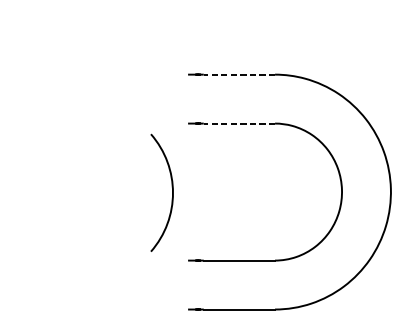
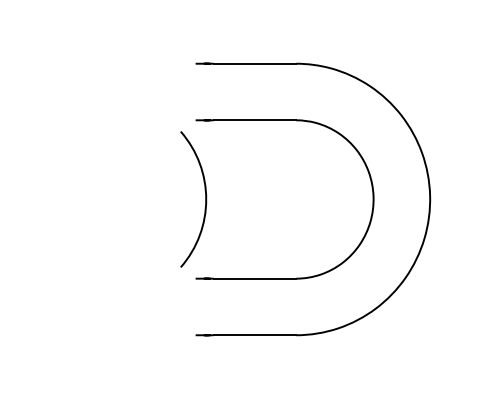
line: (238, 74) -> (254, 63), dashed -> solid
line: (238, 123) -> (254, 120), dashed -> solid
arc: (172, 192) -> (205, 199), moved

